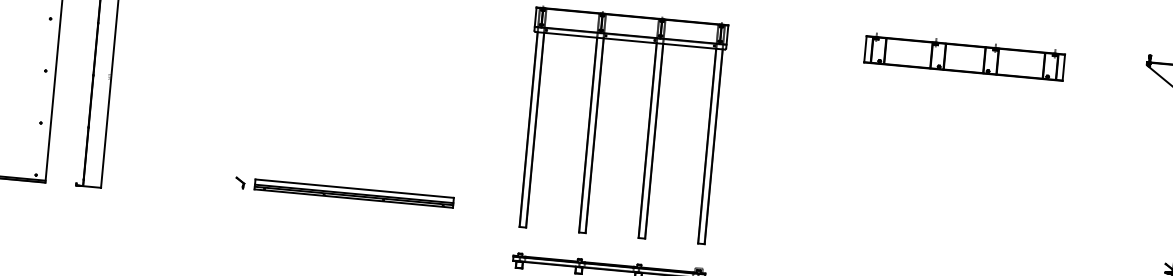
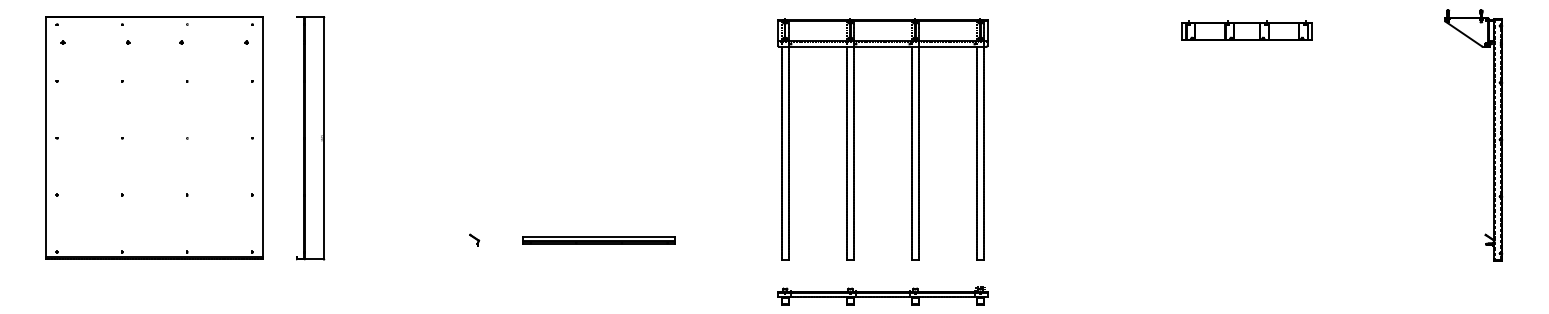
part: (965, 56) -> (1247, 30), size x0.6
part: (354, 193) -> (599, 240), size x0.7

